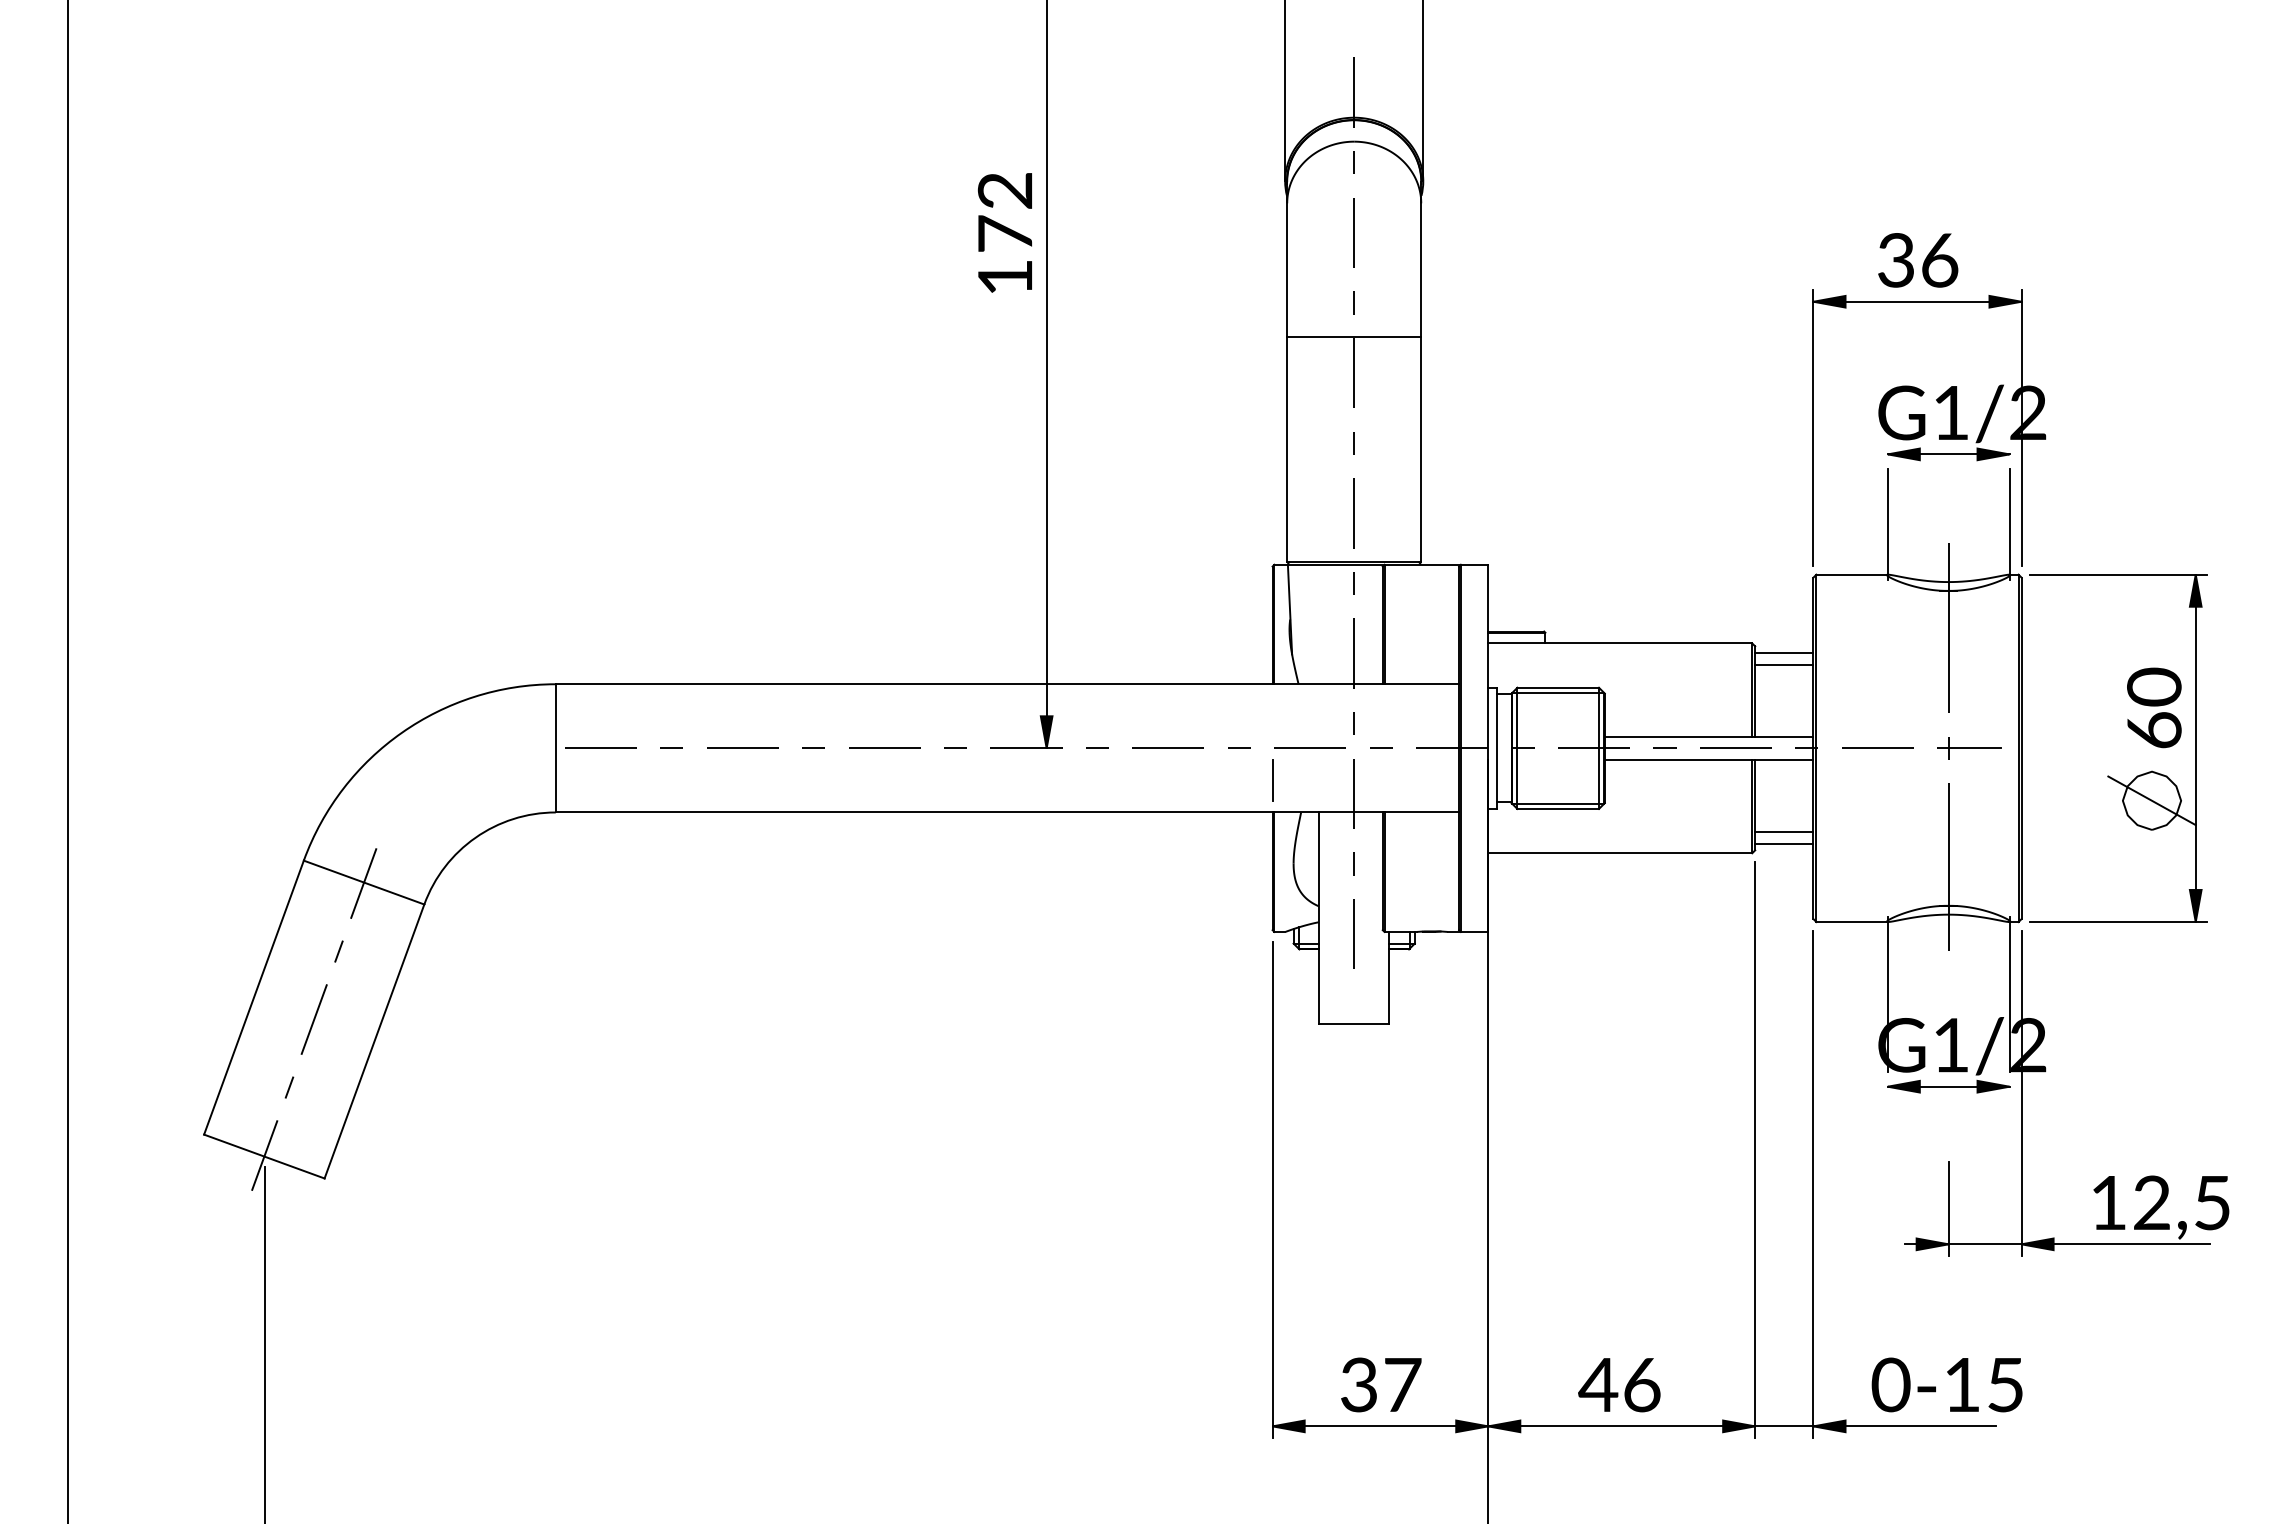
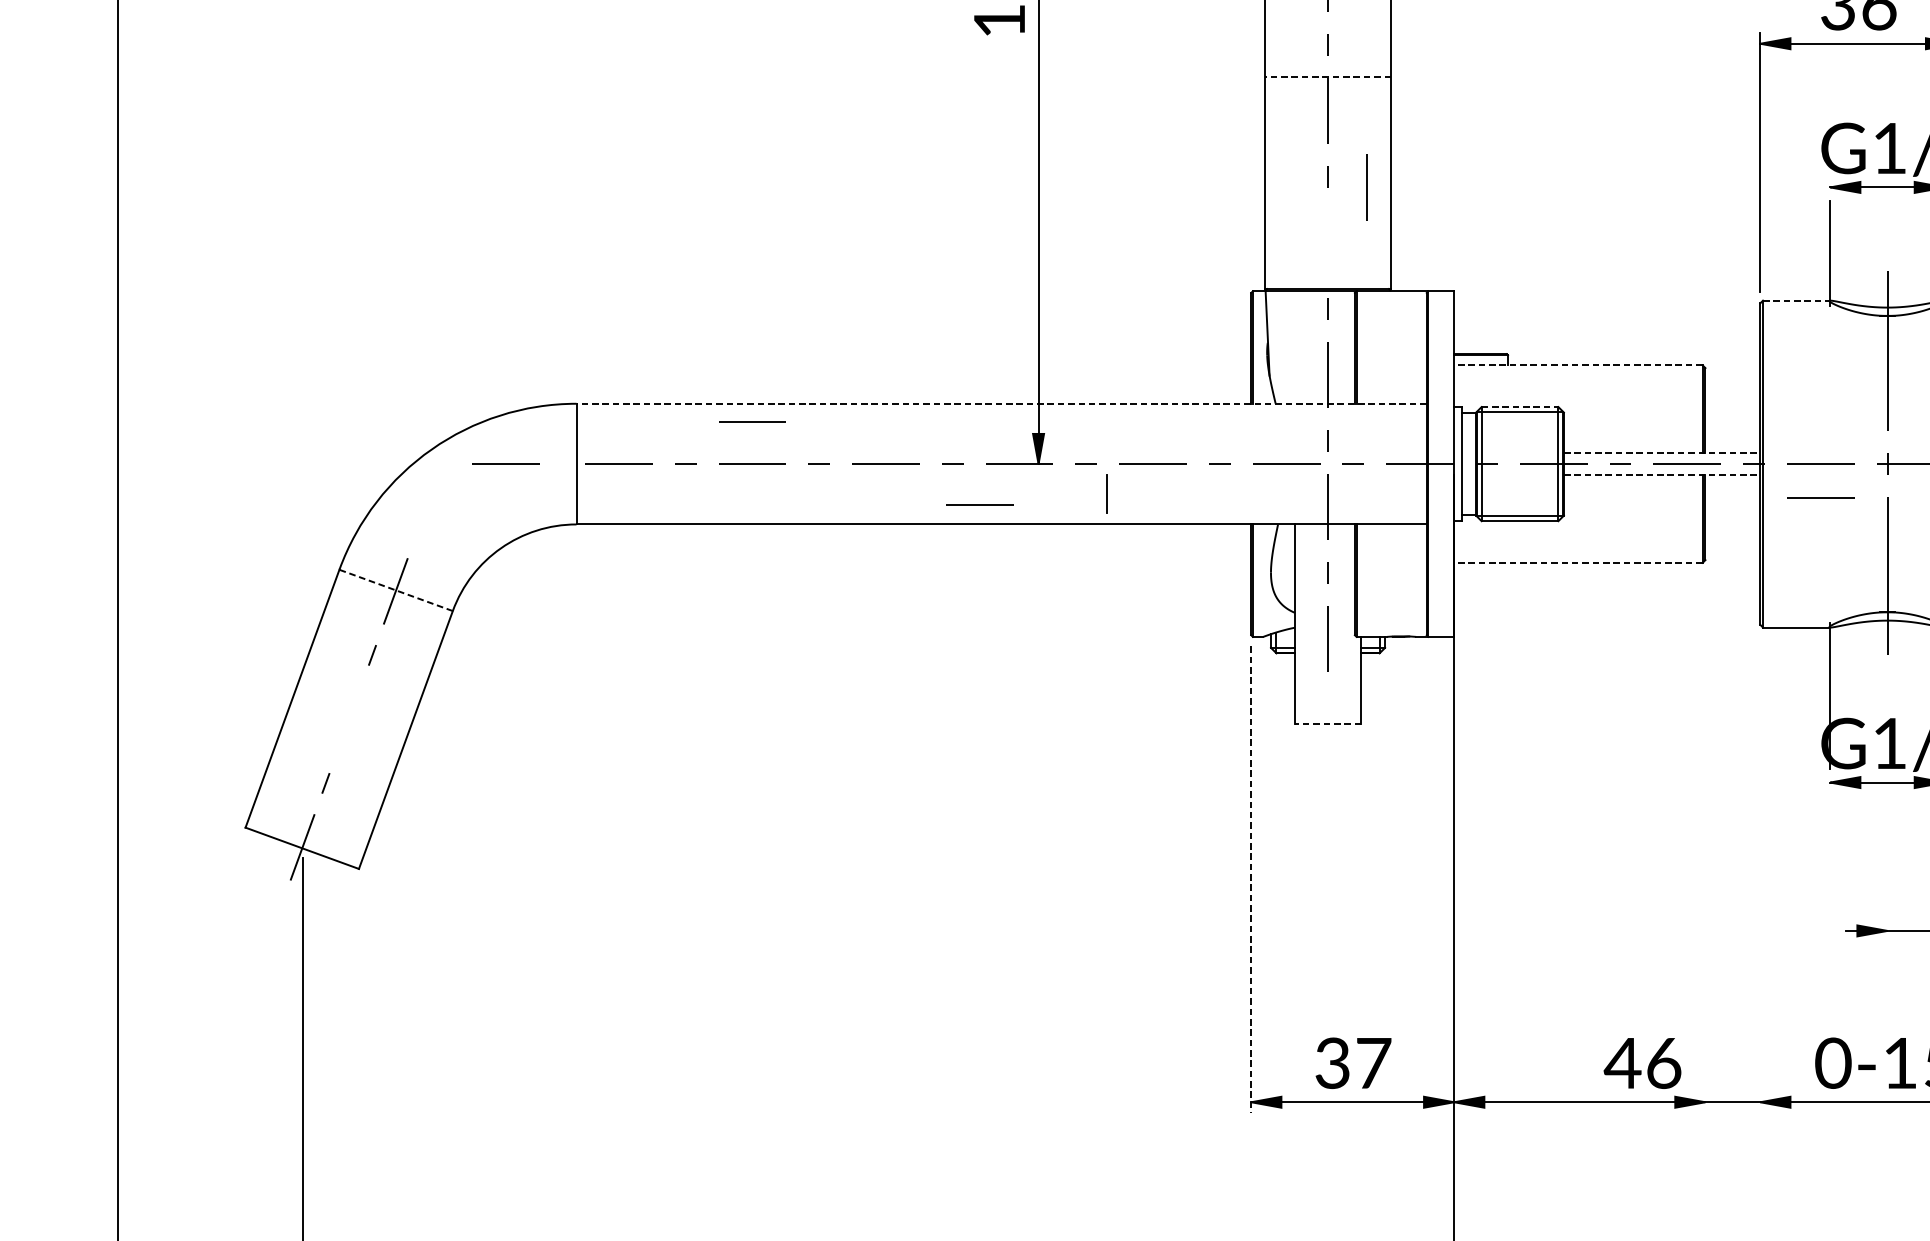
line: (1353, 337) -> (1327, 77), solid -> dashed
line: (1353, 513) -> (1365, 187), moved
line: (1852, 574) -> (1797, 300), solid -> dashed
line: (1619, 643) -> (1577, 365), solid -> dashed
line: (1784, 653) -> (1733, 374), removed
line: (1784, 664) -> (1733, 385), removed
line: (1007, 684) -> (1001, 404), solid -> dashed
line: (1558, 687) -> (1520, 406), solid -> dashed
line: (742, 702) -> (752, 420), added
line: (1709, 736) -> (1662, 452), solid -> dashed
line: (480, 747) -> (505, 463), added
line: (1709, 760) -> (1662, 475), solid -> dashed
line: (1272, 780) -> (1107, 494), moved
line: (1877, 783) -> (1820, 497), added
line: (984, 790) -> (980, 503), added
line: (1784, 832) -> (1733, 543), removed
line: (1784, 843) -> (1733, 553), removed
line: (1619, 853) -> (1577, 563), solid -> dashed
line: (363, 882) -> (395, 590), solid -> dashed
line: (313, 1019) -> (348, 719), removed
line: (1353, 1024) -> (1327, 724), solid -> dashed
line: (1755, 1150) -> (1705, 842), removed
line: (1813, 1184) -> (1760, 874), removed
line: (1272, 1190) -> (1251, 880), solid -> dashed
line: (1948, 1208) -> (1887, 897), removed
text: (1619, 1385) -> (1642, 1063), moved

